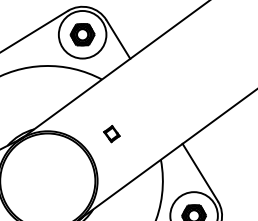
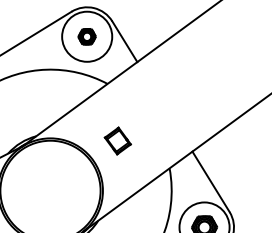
part: (82, 34) -> (87, 36), size x0.7
part: (111, 134) -> (117, 141), size x1.6

